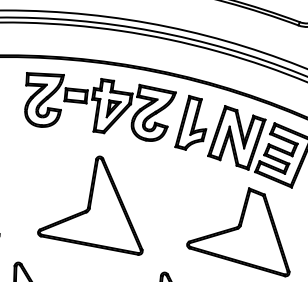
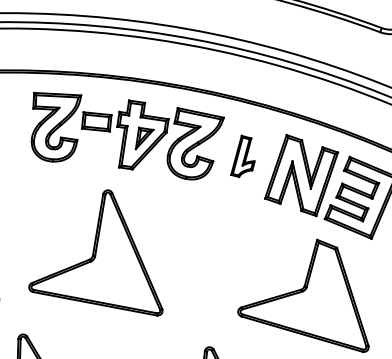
part: (190, 122) -> (242, 156), size x0.6
part: (90, 205) -> (95, 252), moved

